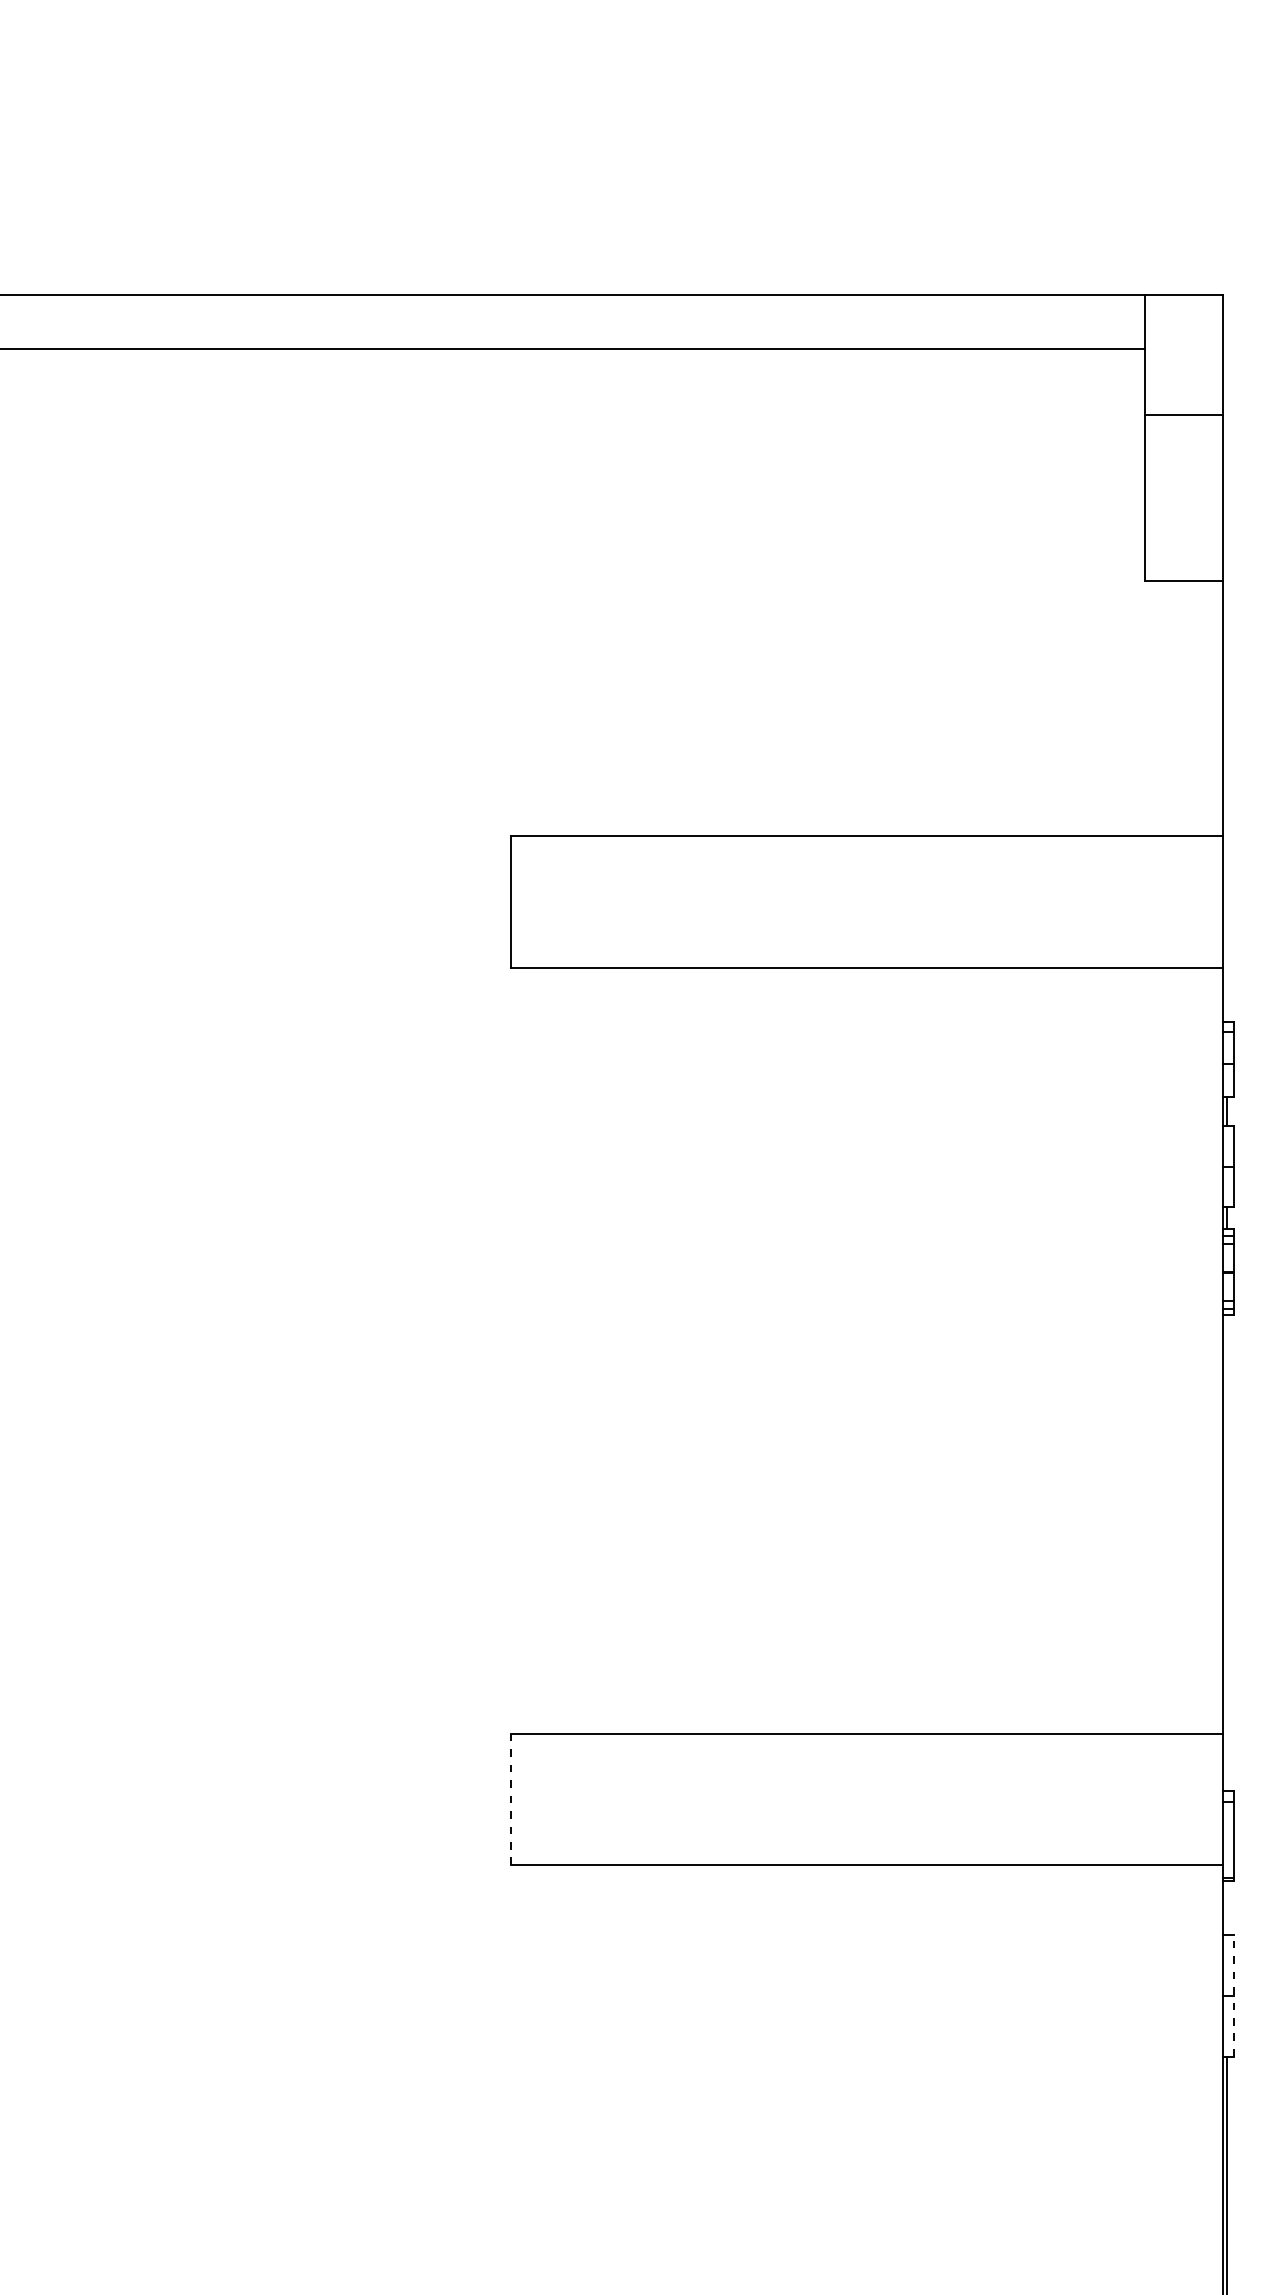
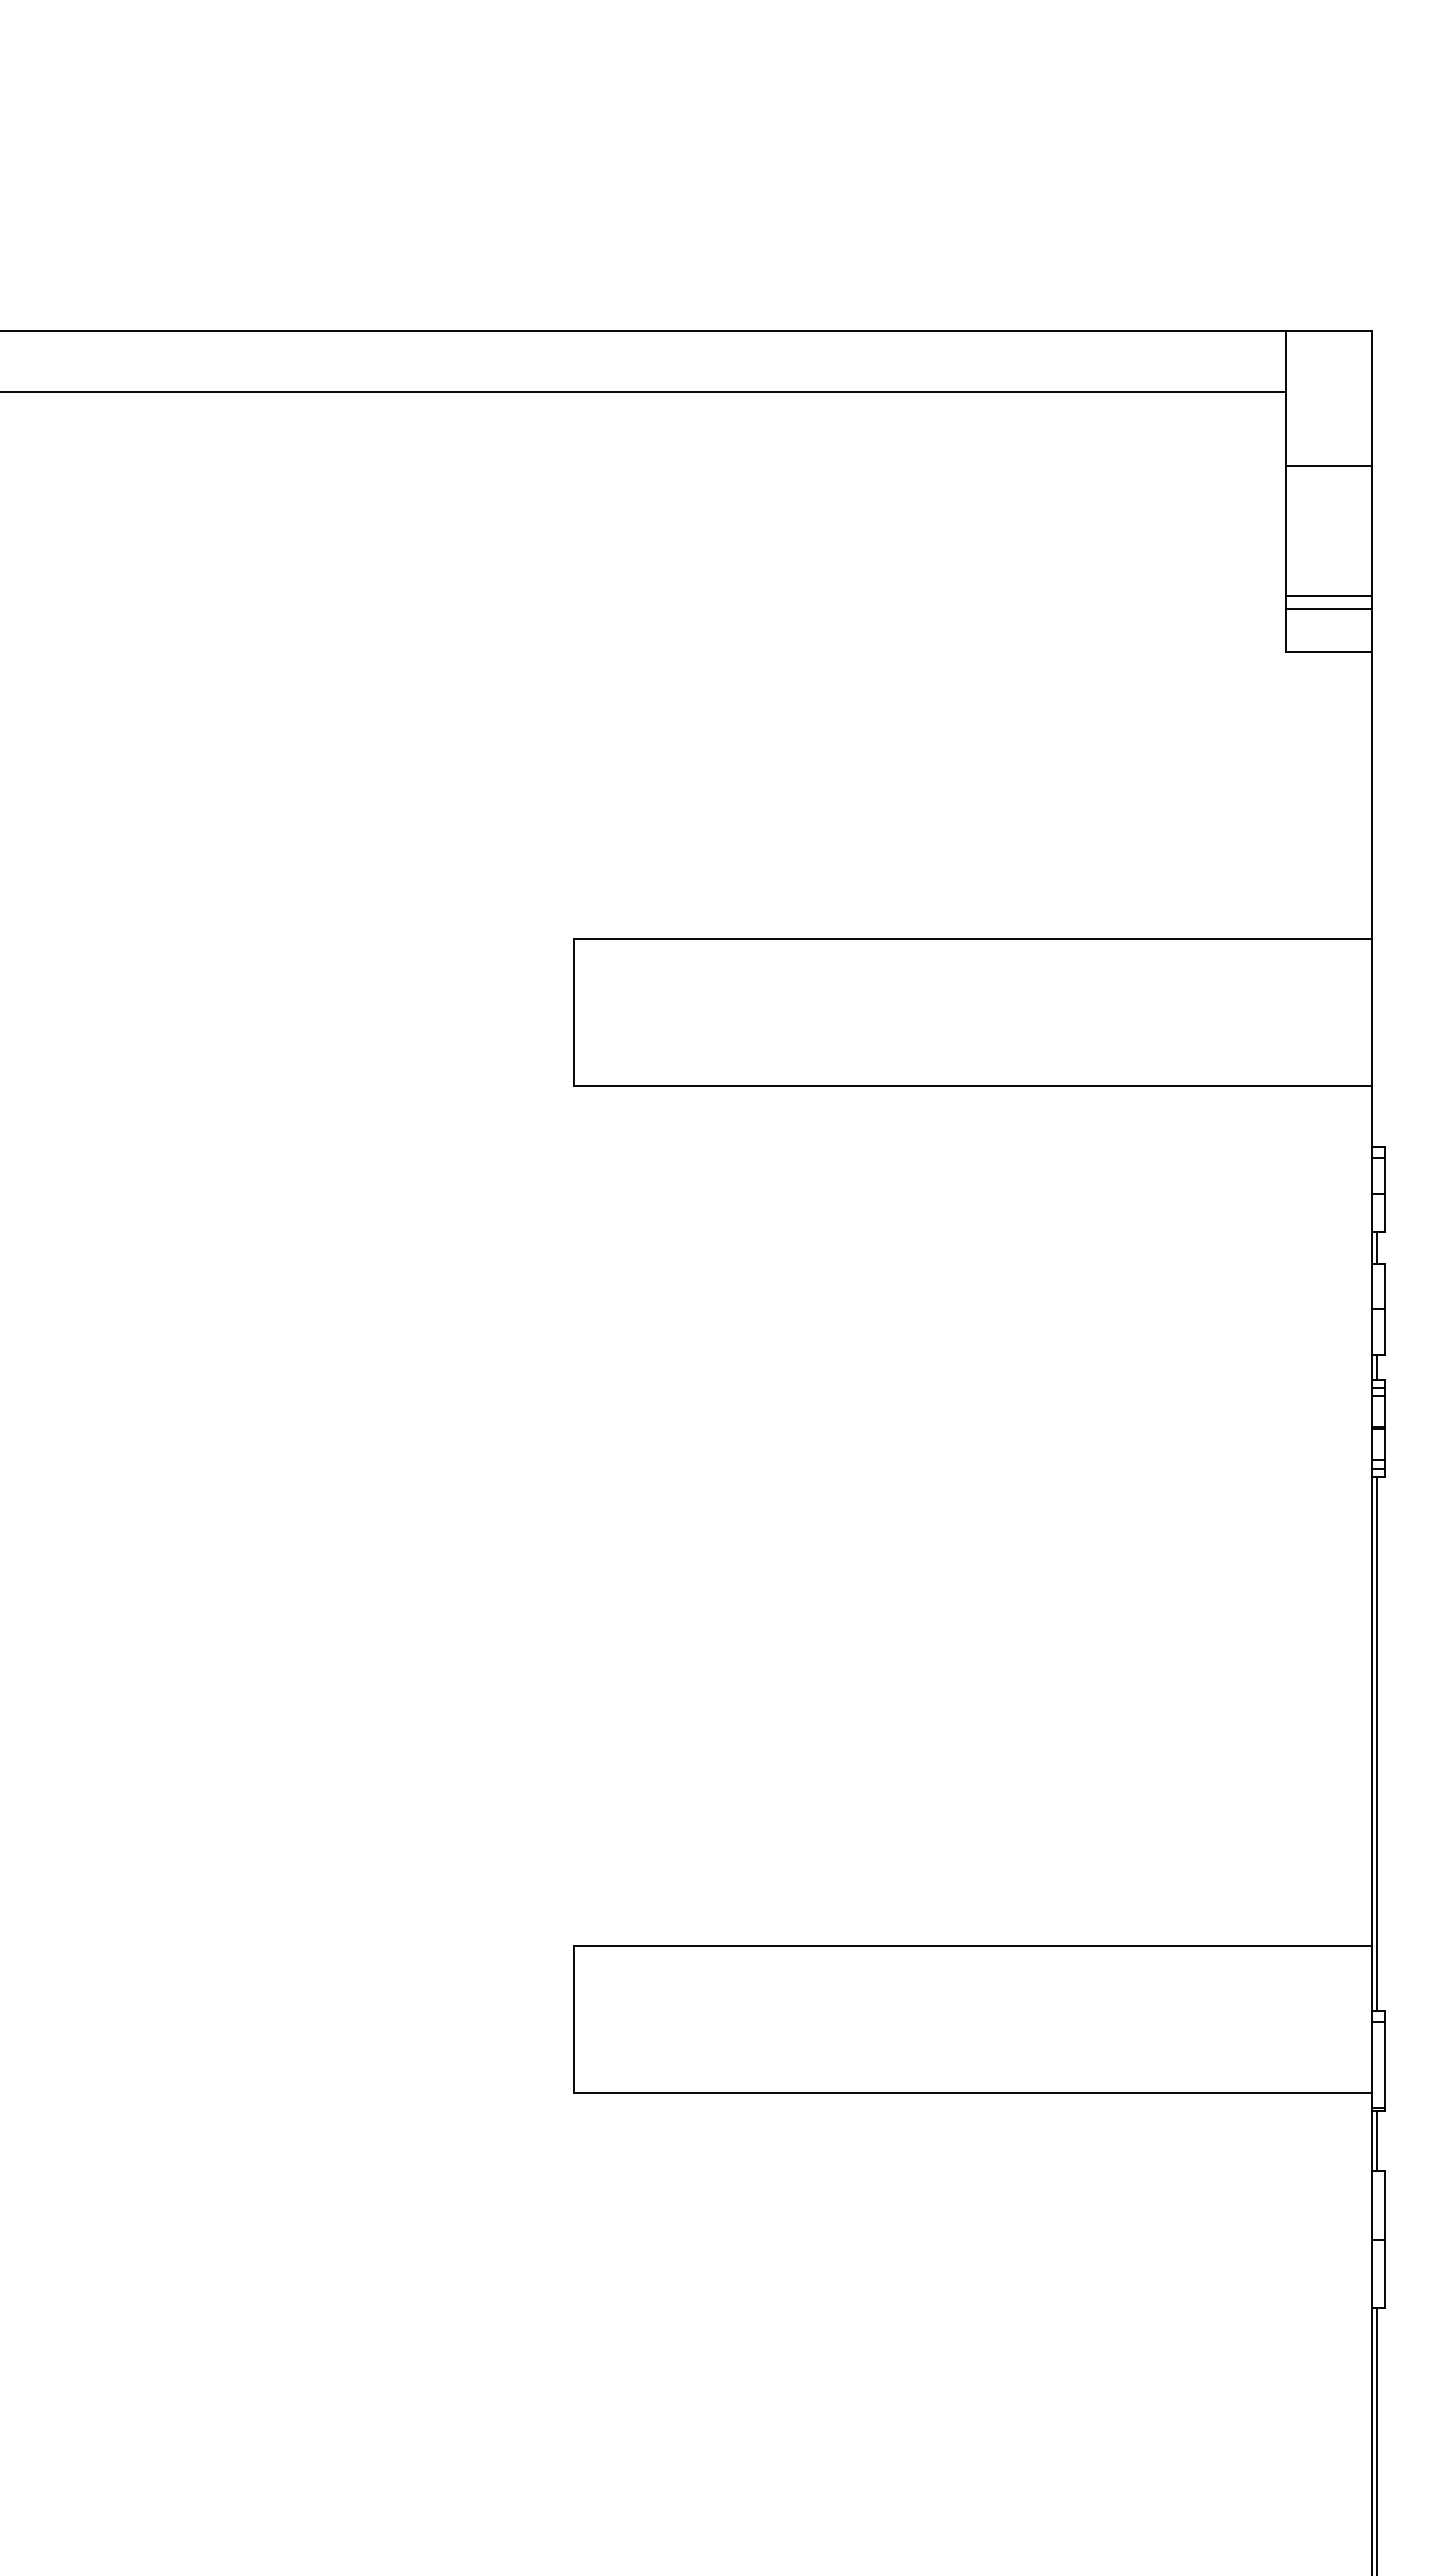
line: (1183, 530) -> (1328, 595), added
line: (1183, 542) -> (1328, 608), added
line: (1226, 1553) -> (1376, 1743), added
line: (510, 1799) -> (573, 2019), dashed -> solid
line: (1226, 1907) -> (1376, 2140), added
line: (1234, 1995) -> (1385, 2239), dashed -> solid

